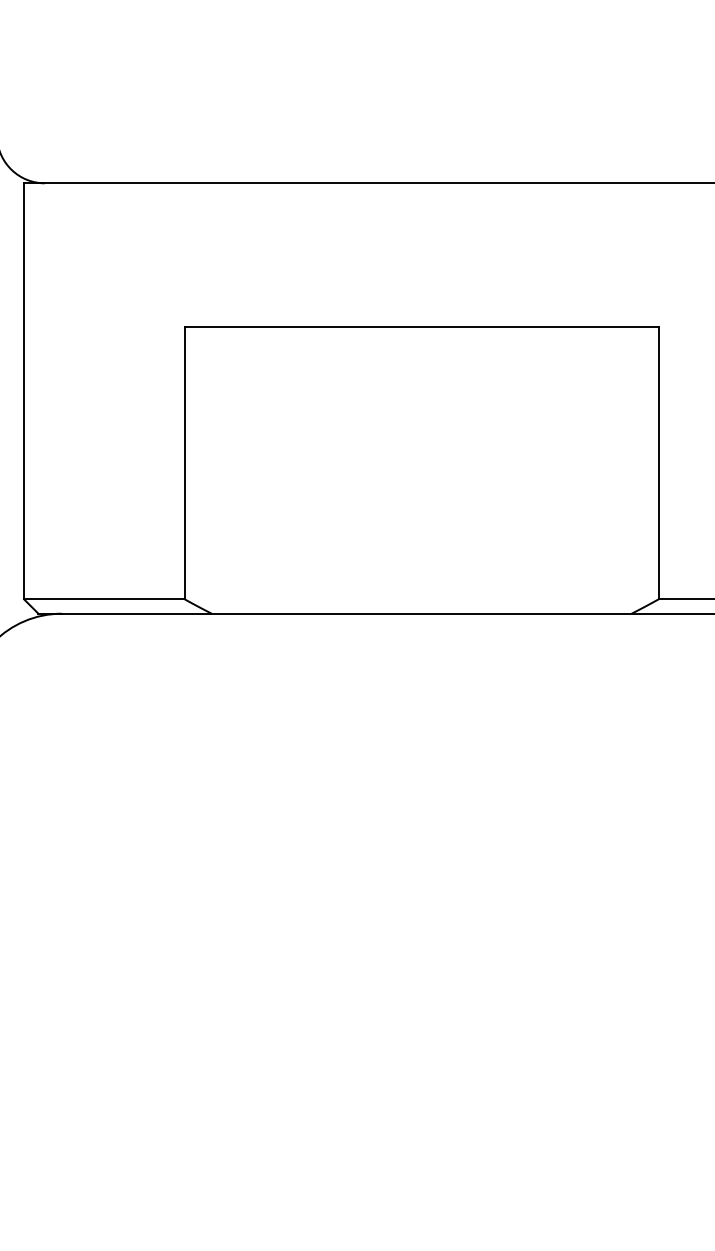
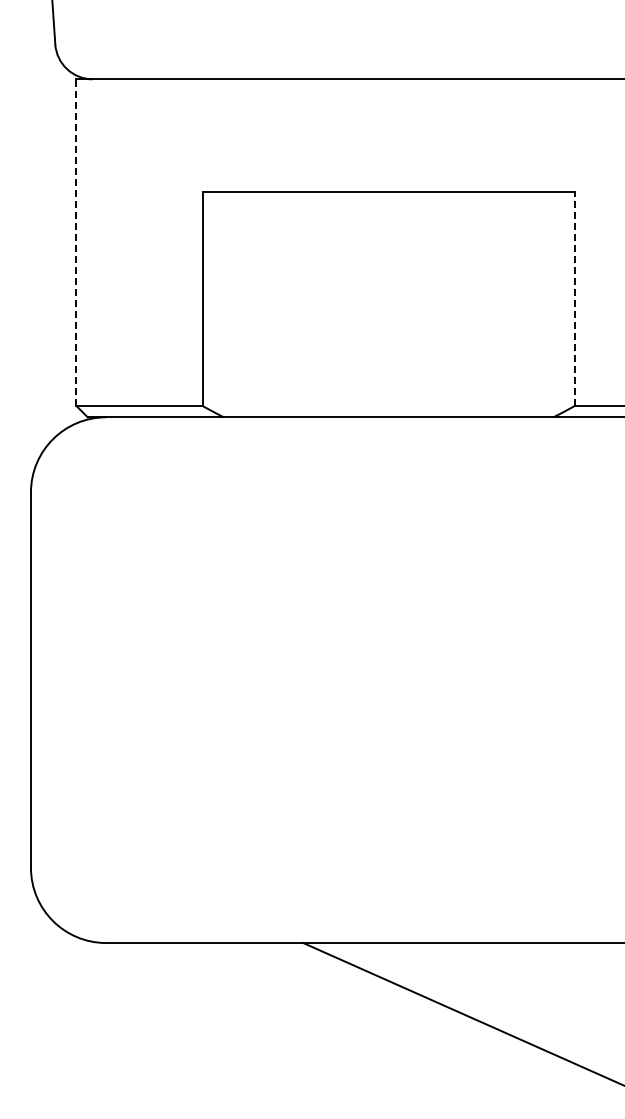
line: (24, 391) -> (76, 242), solid -> dashed
line: (658, 462) -> (574, 298), solid -> dashed

